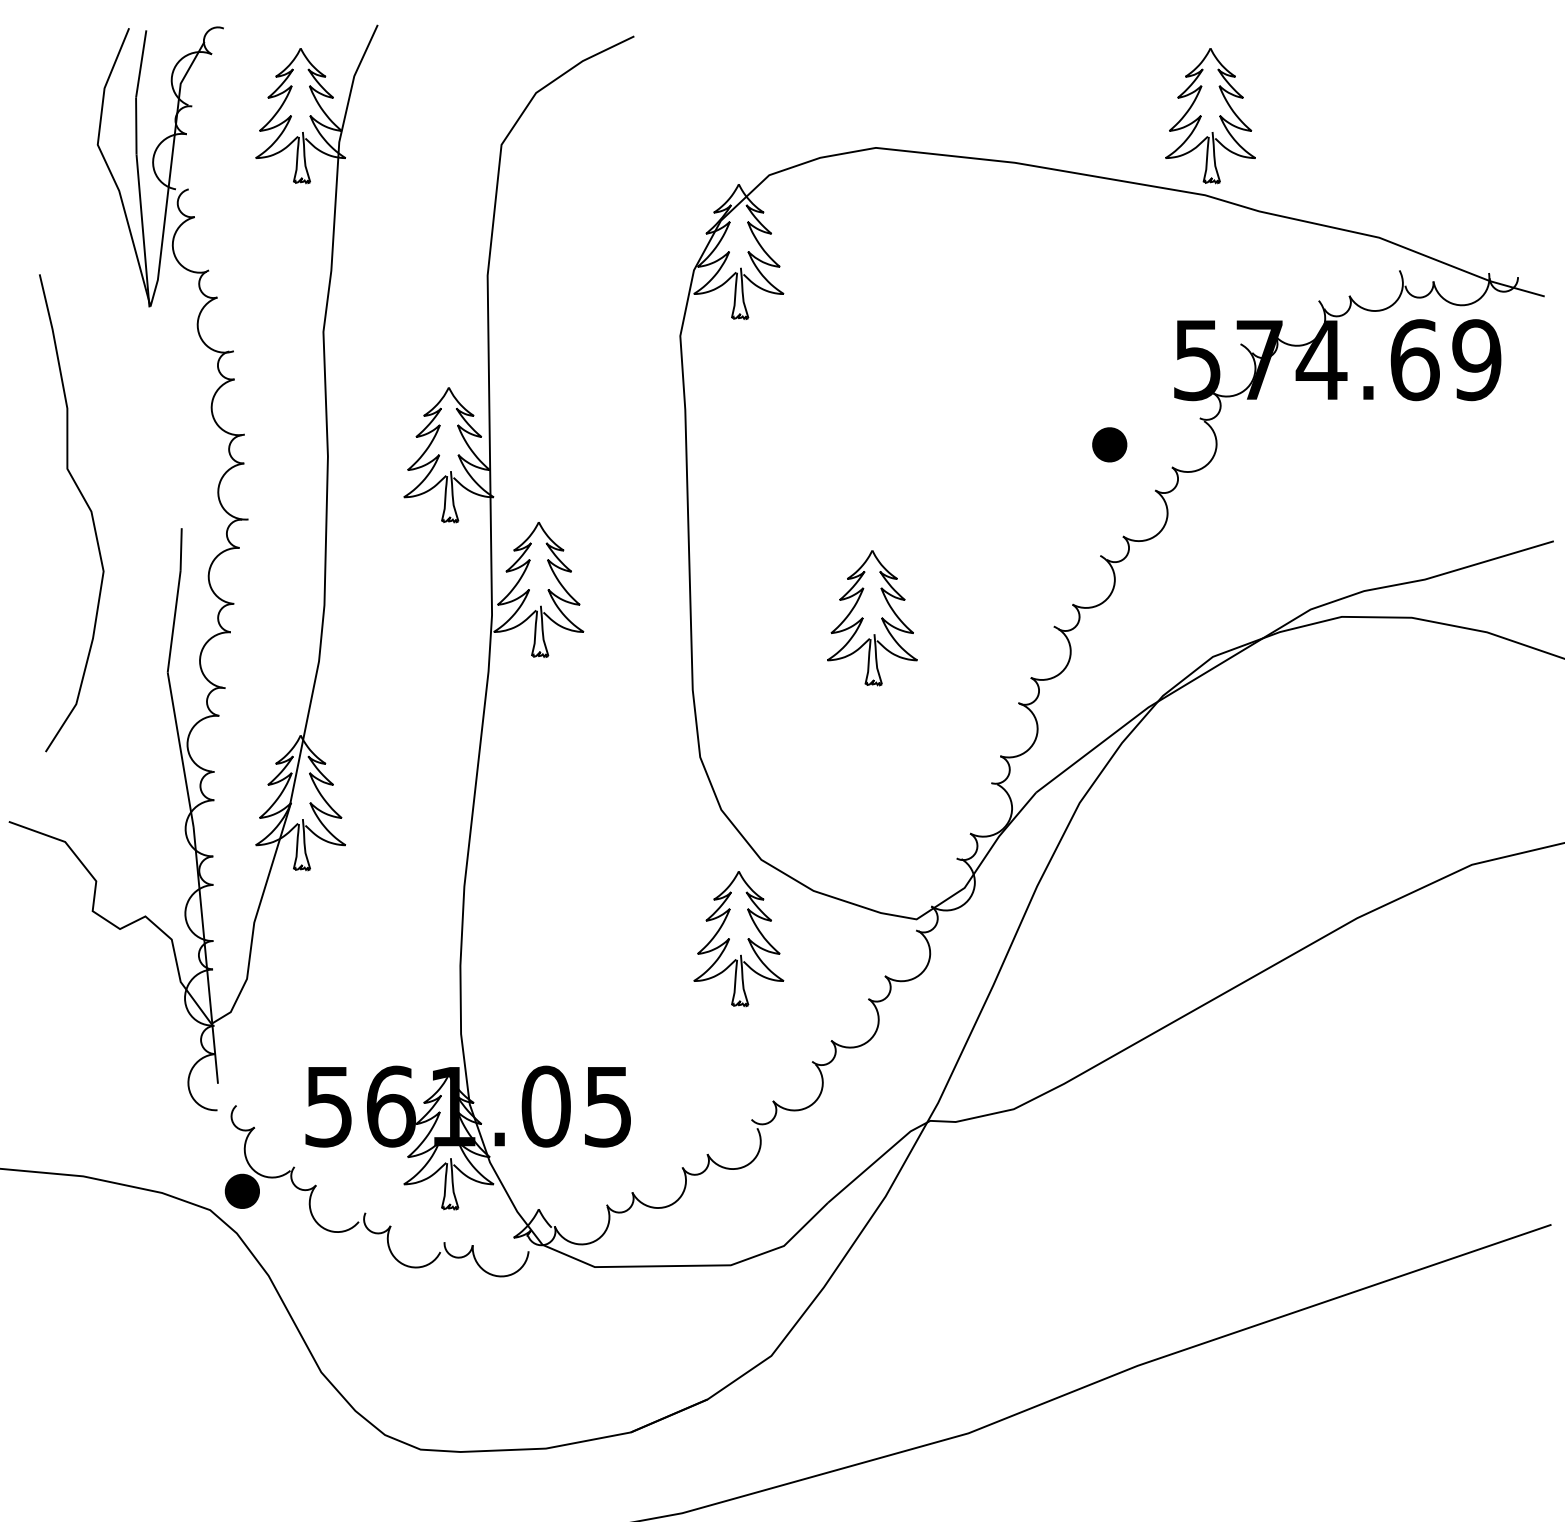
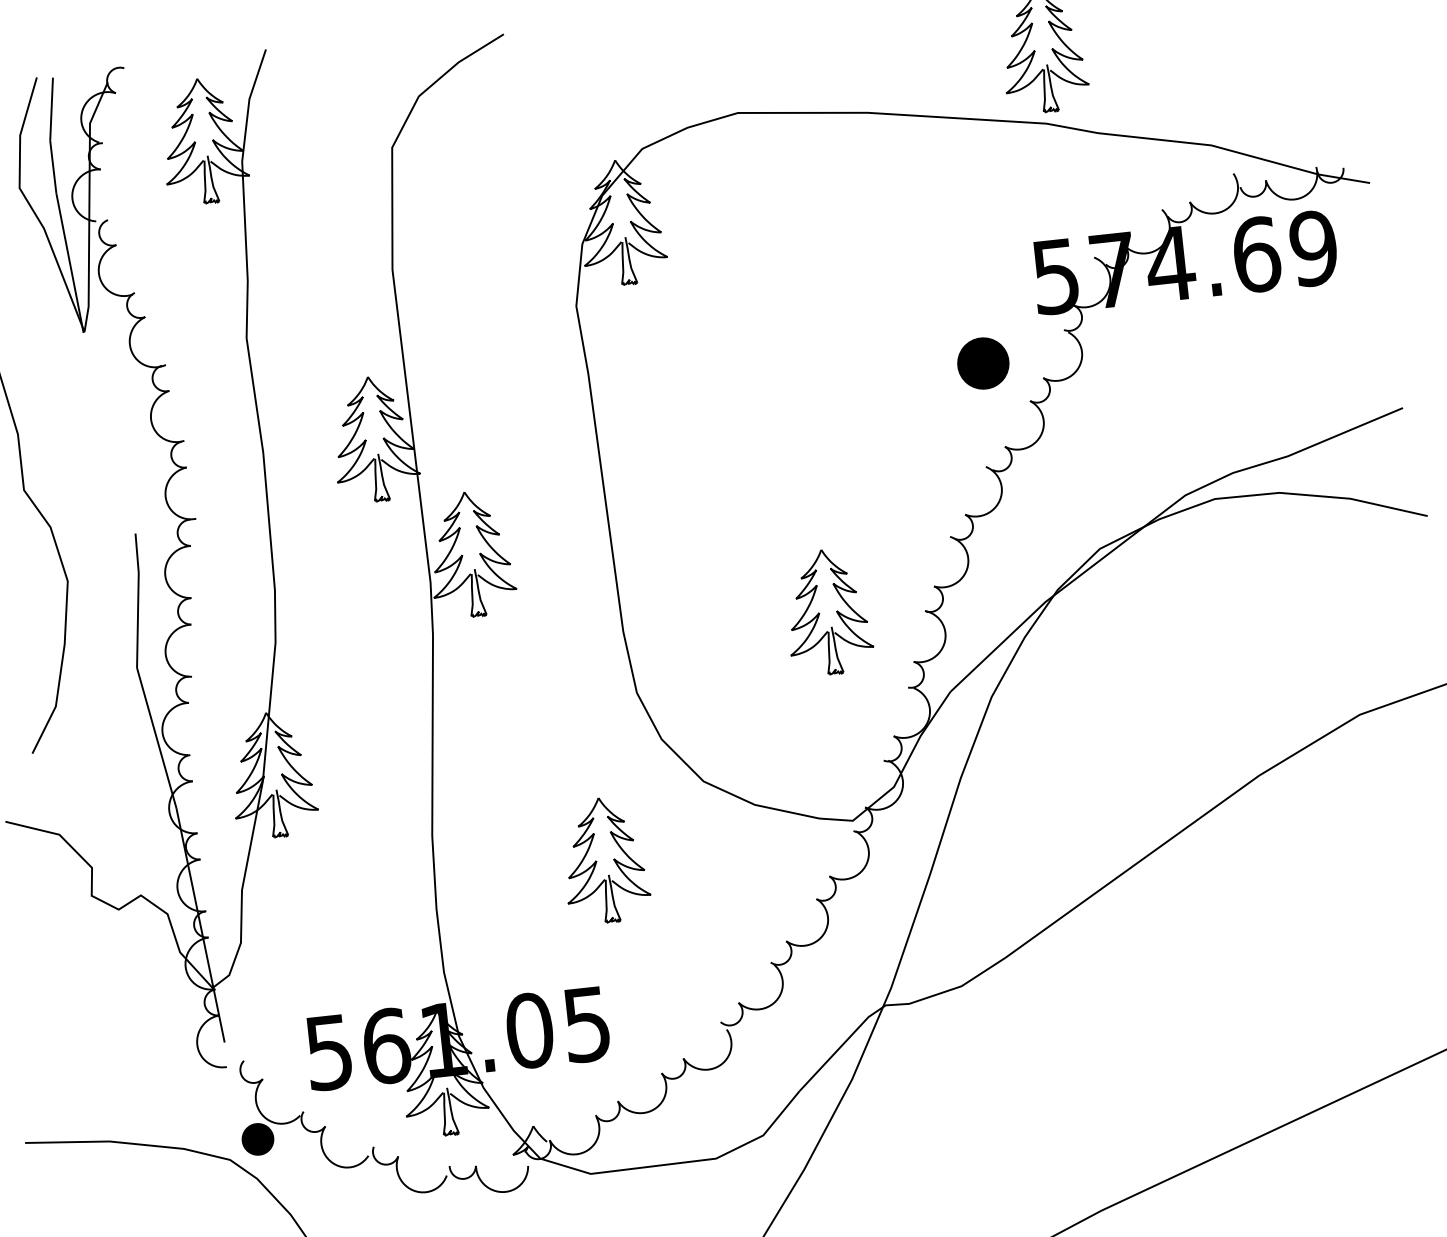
part: (1109, 444) -> (983, 363), size x1.6
part: (872, 618) -> (828, 612), moved
part: (738, 939) -> (605, 860), moved

